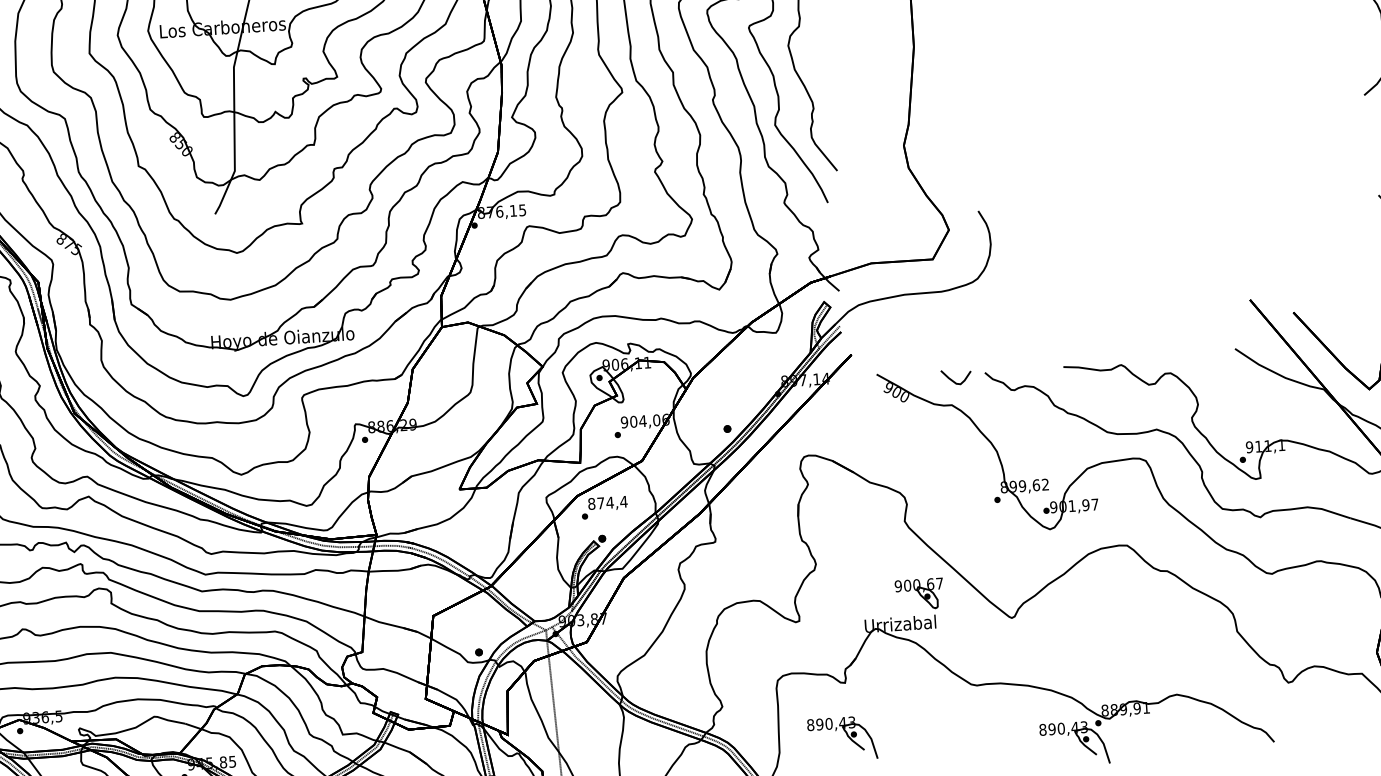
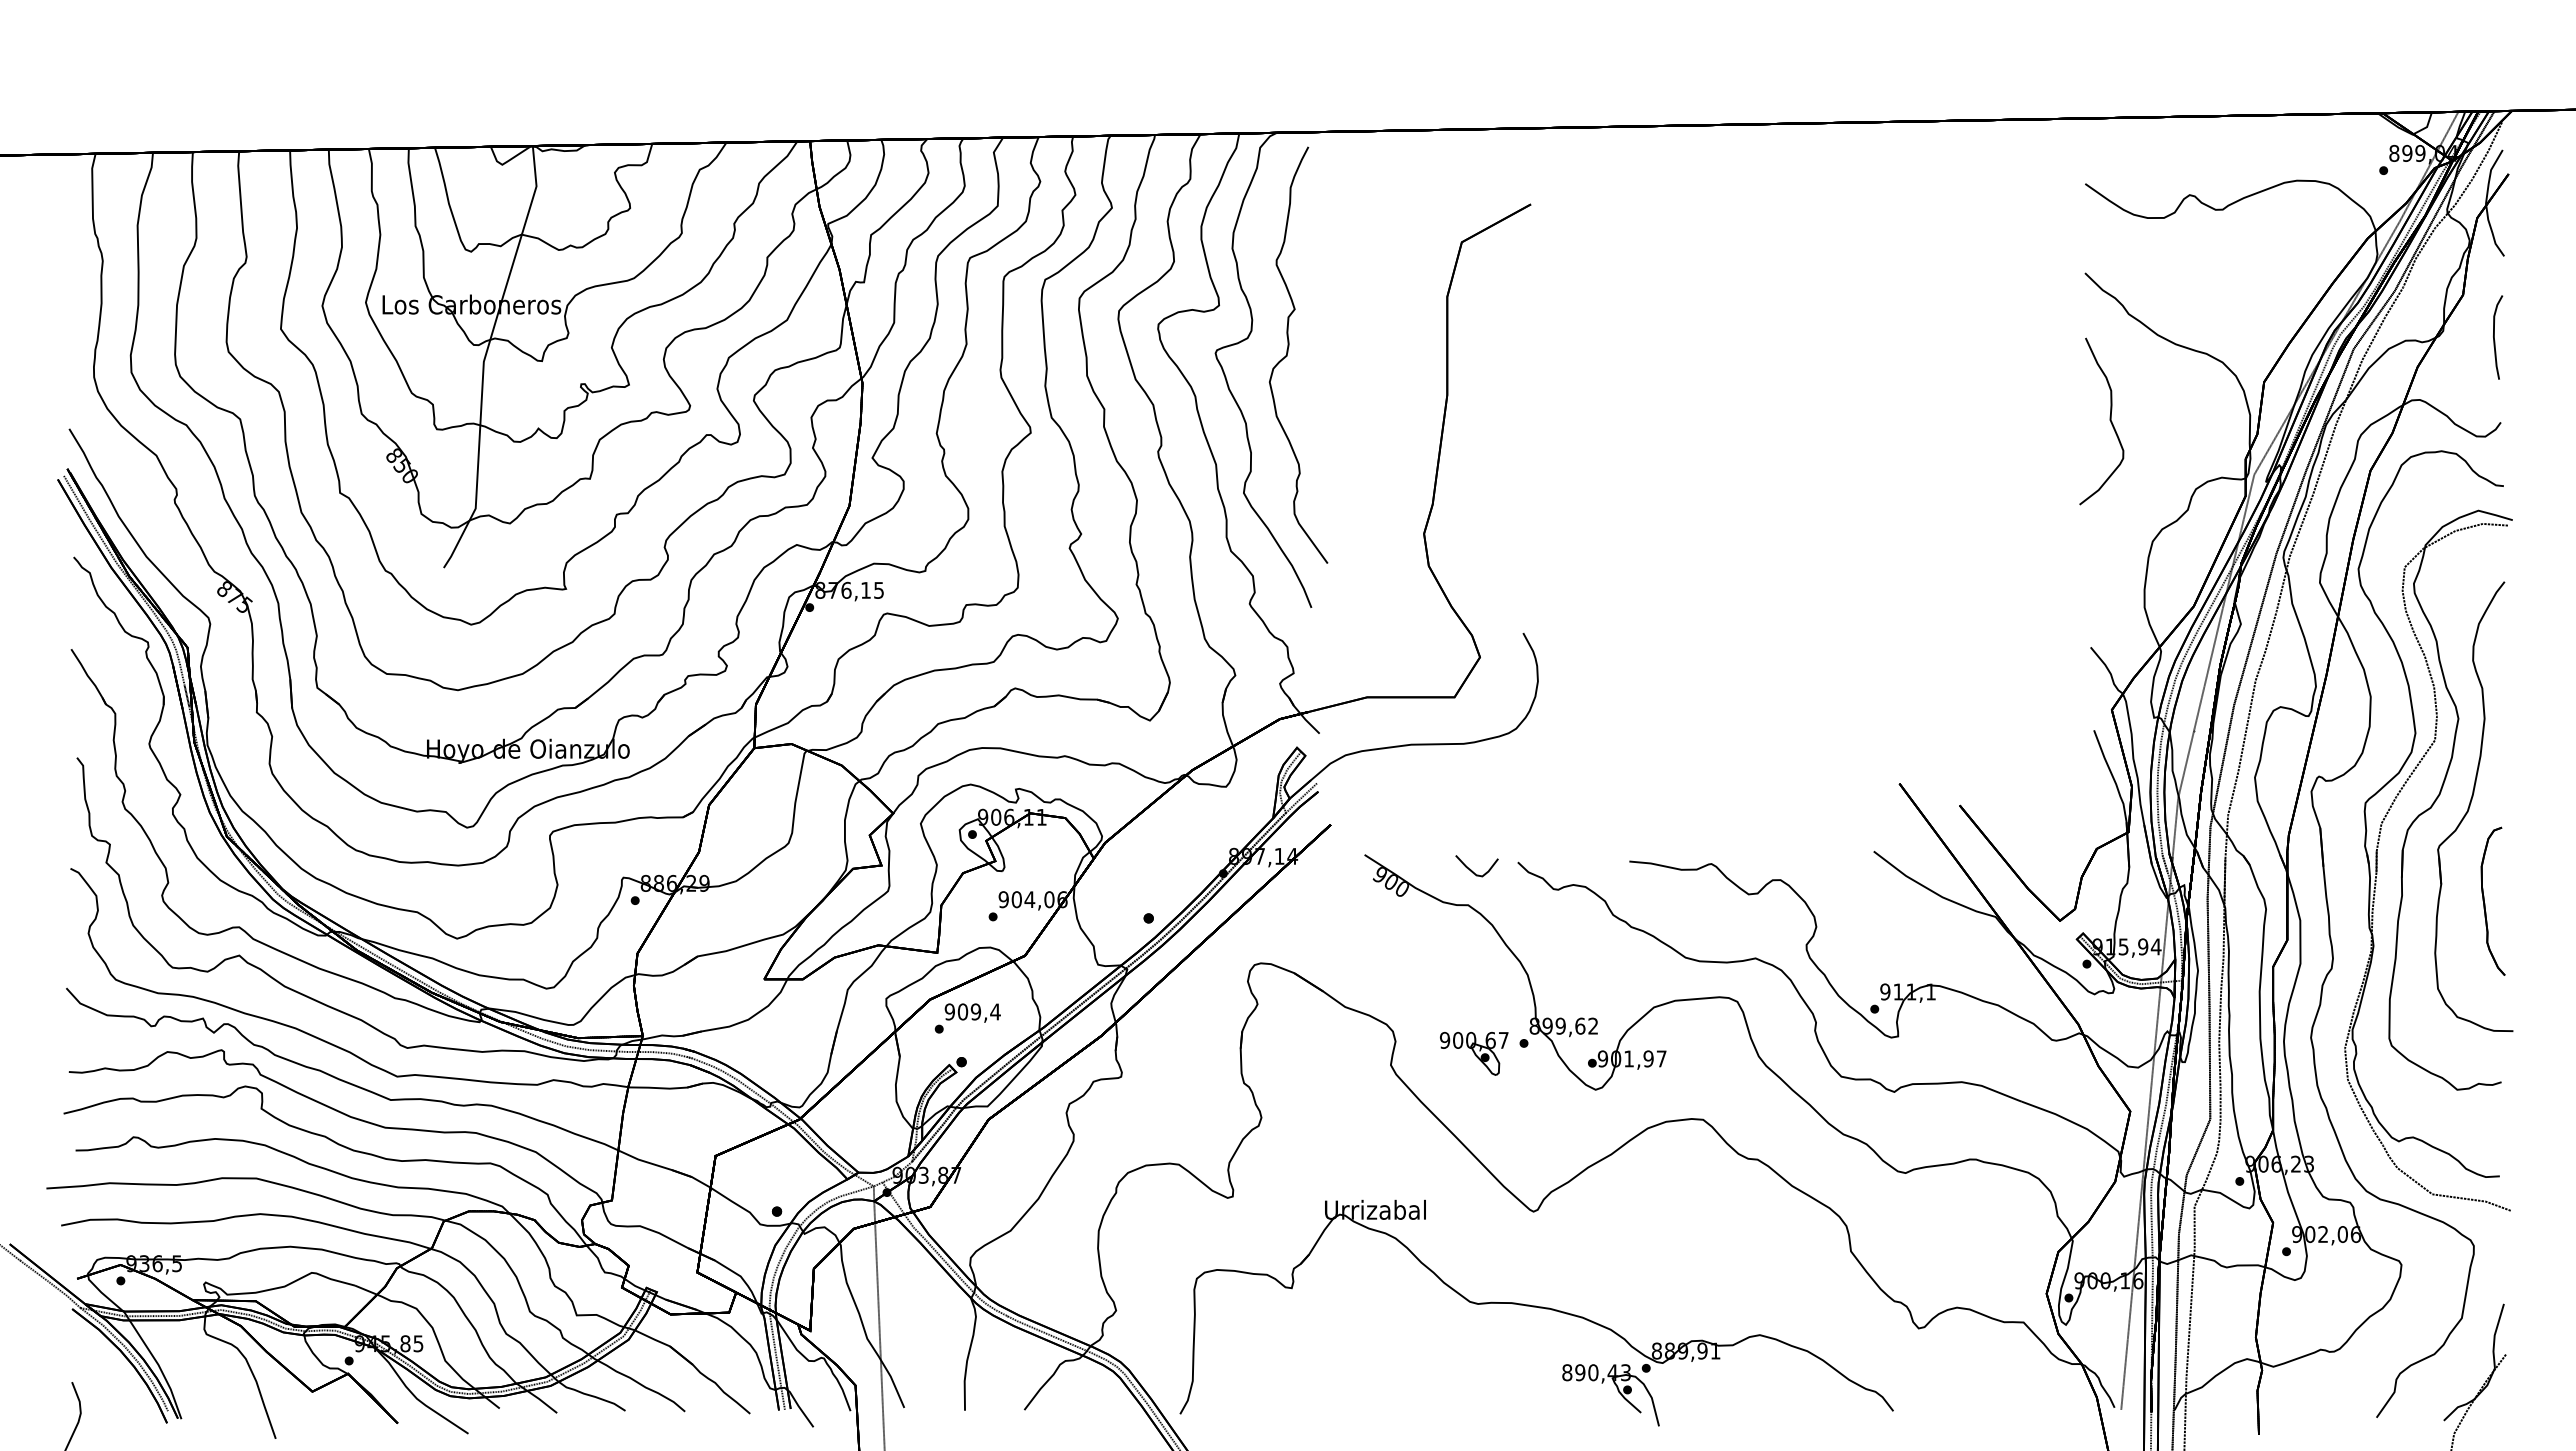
text: (600, 503) -> (962, 1011), 874,4 -> 909,4
part: (919, 594) -> (1474, 1053), moved
part: (847, 736) -> (1290, 1364), removed

